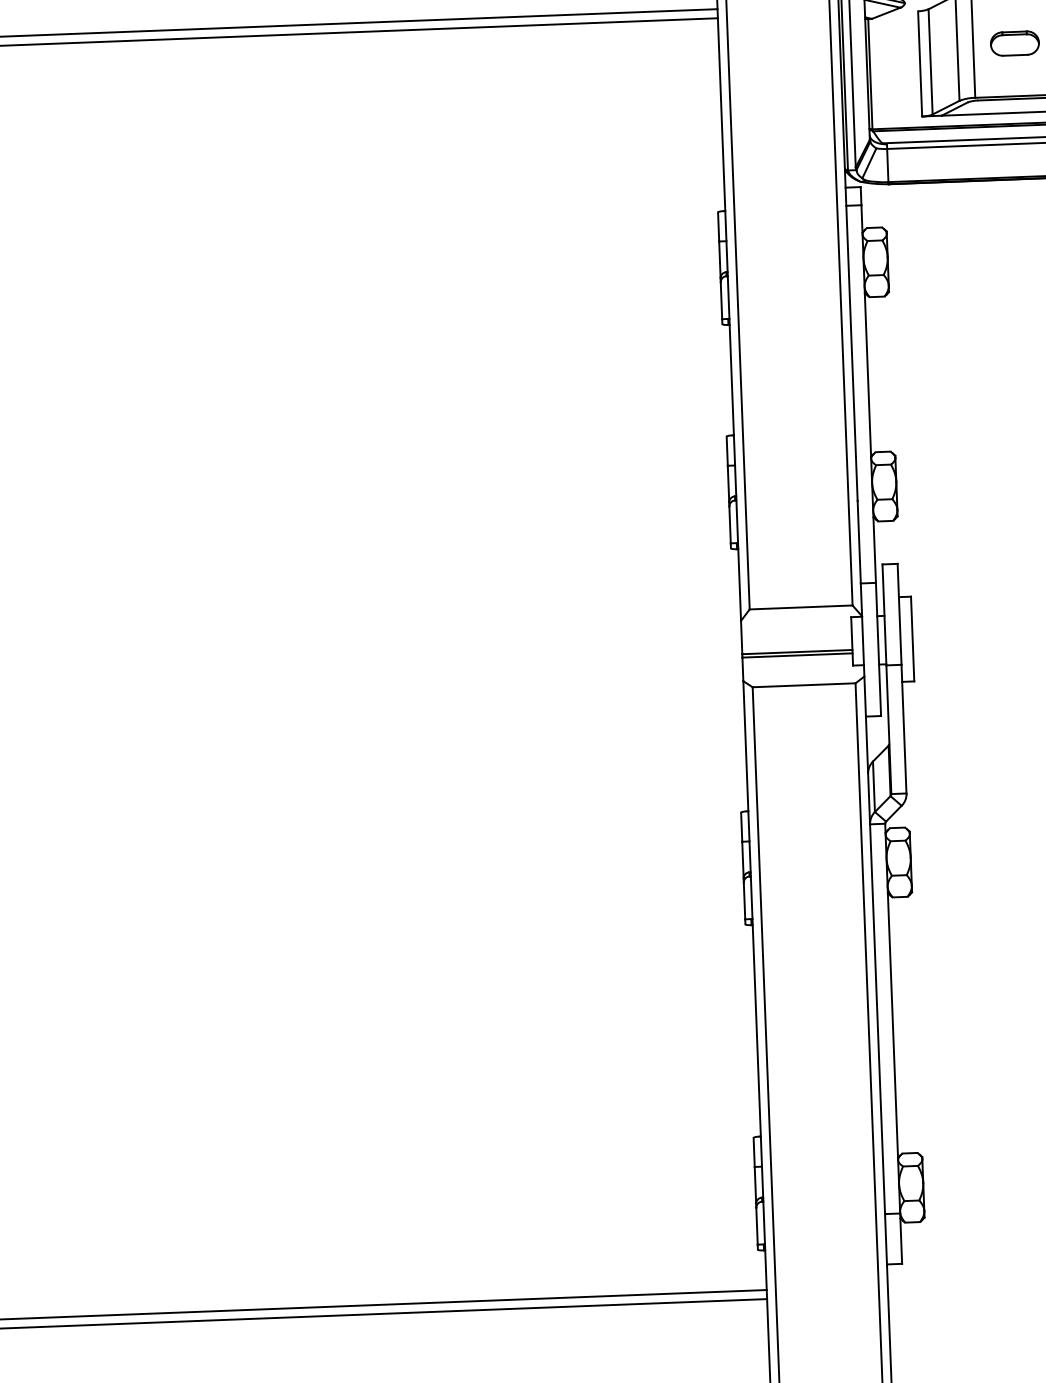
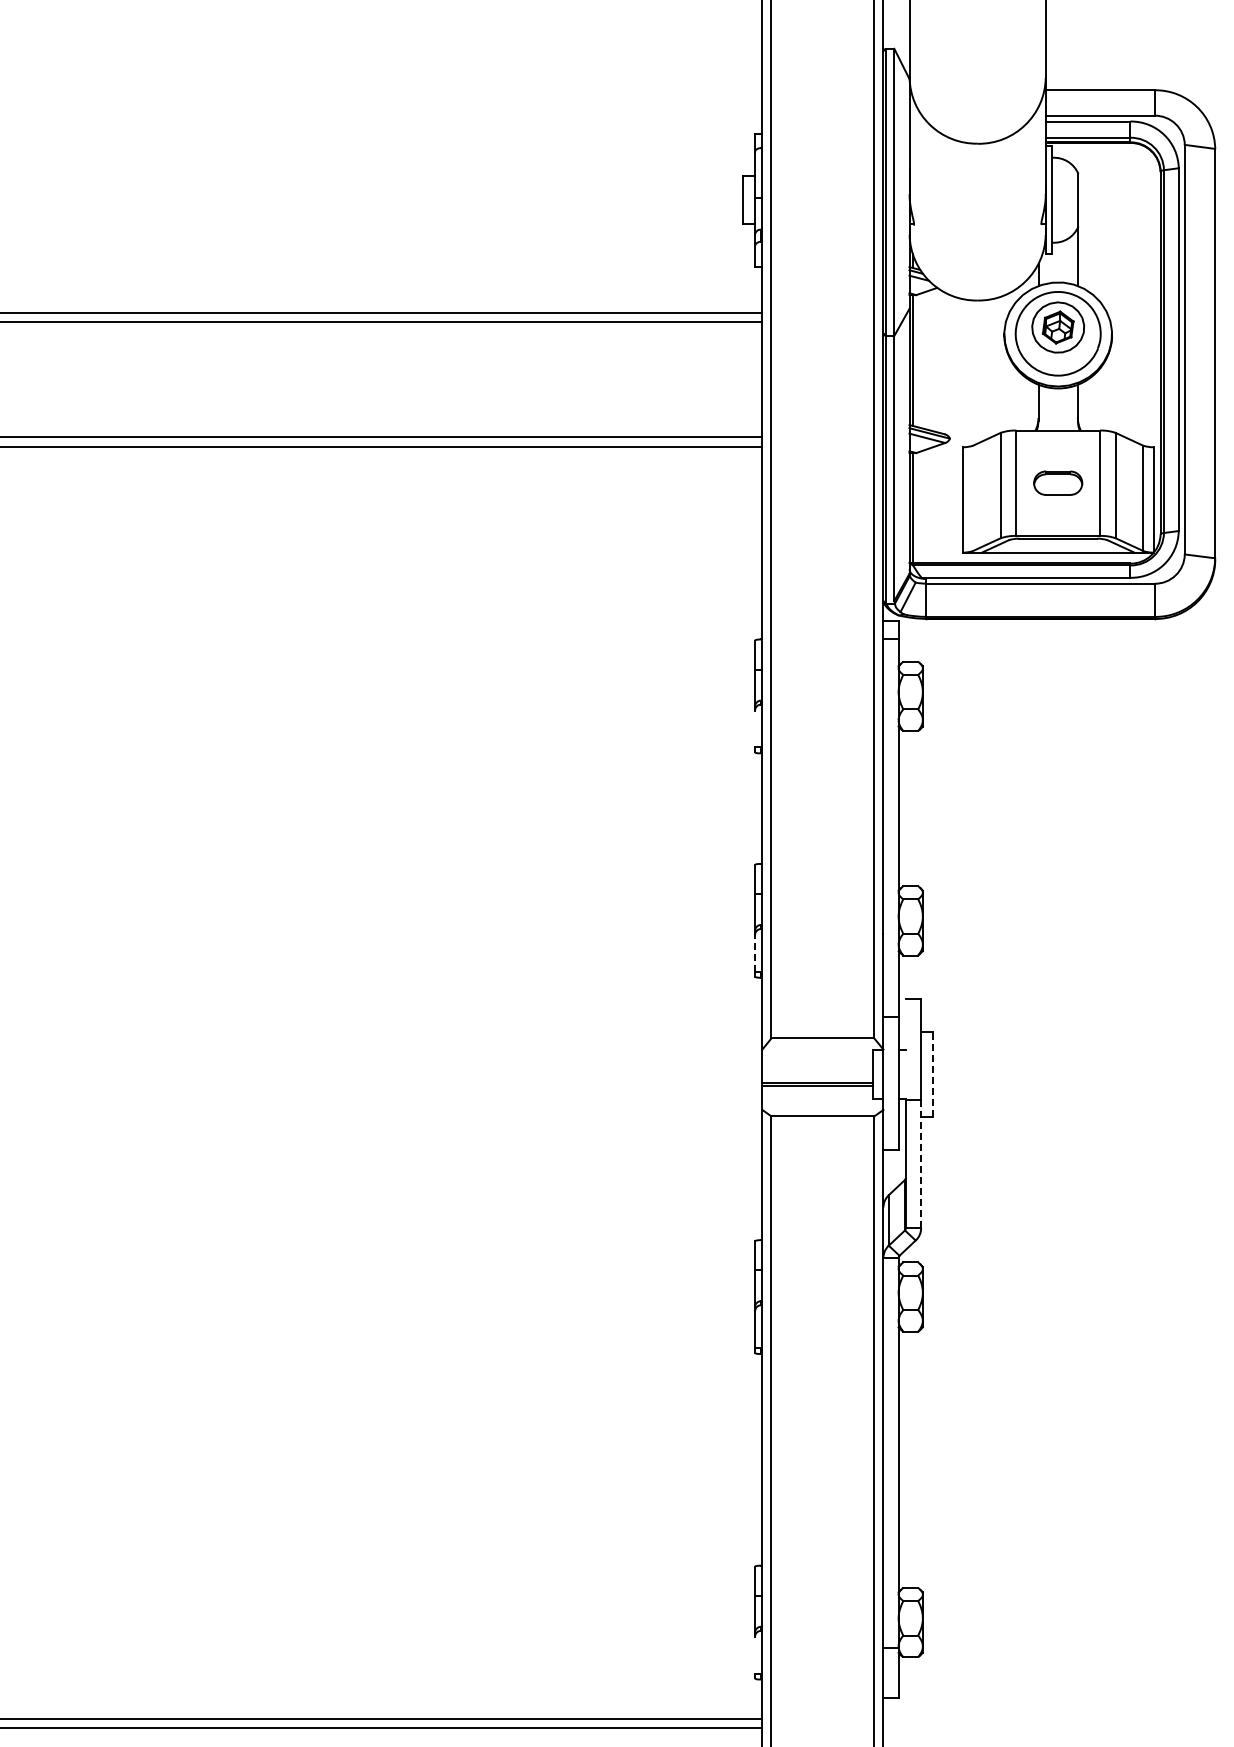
line: (930, 61) -> (973, 497), removed
line: (721, 300) -> (755, 728), removed
line: (730, 524) -> (755, 952), solid -> dashed
line: (884, 614) -> (905, 1048), removed
line: (913, 638) -> (933, 1073), solid -> dashed
line: (904, 729) -> (921, 1164), solid -> dashed
line: (757, 1225) -> (755, 1654), removed

